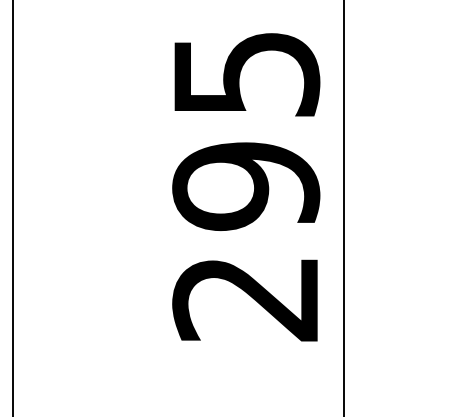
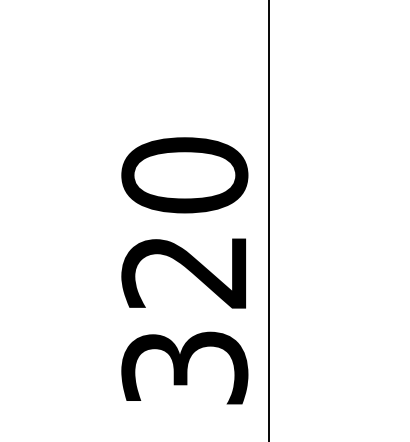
text: (245, 184) -> (184, 270), 295 -> 320

